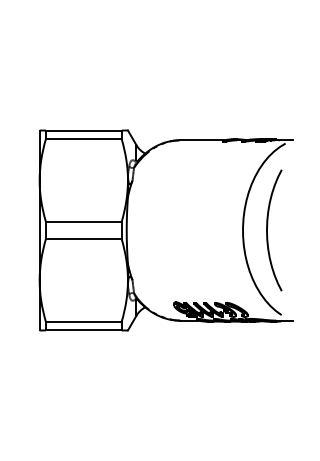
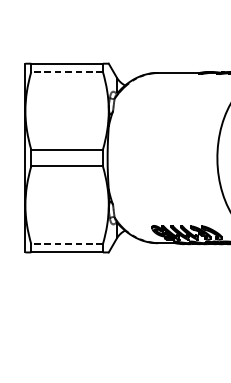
line: (83, 139) -> (66, 72), solid -> dashed
line: (83, 321) -> (66, 243), solid -> dashed

